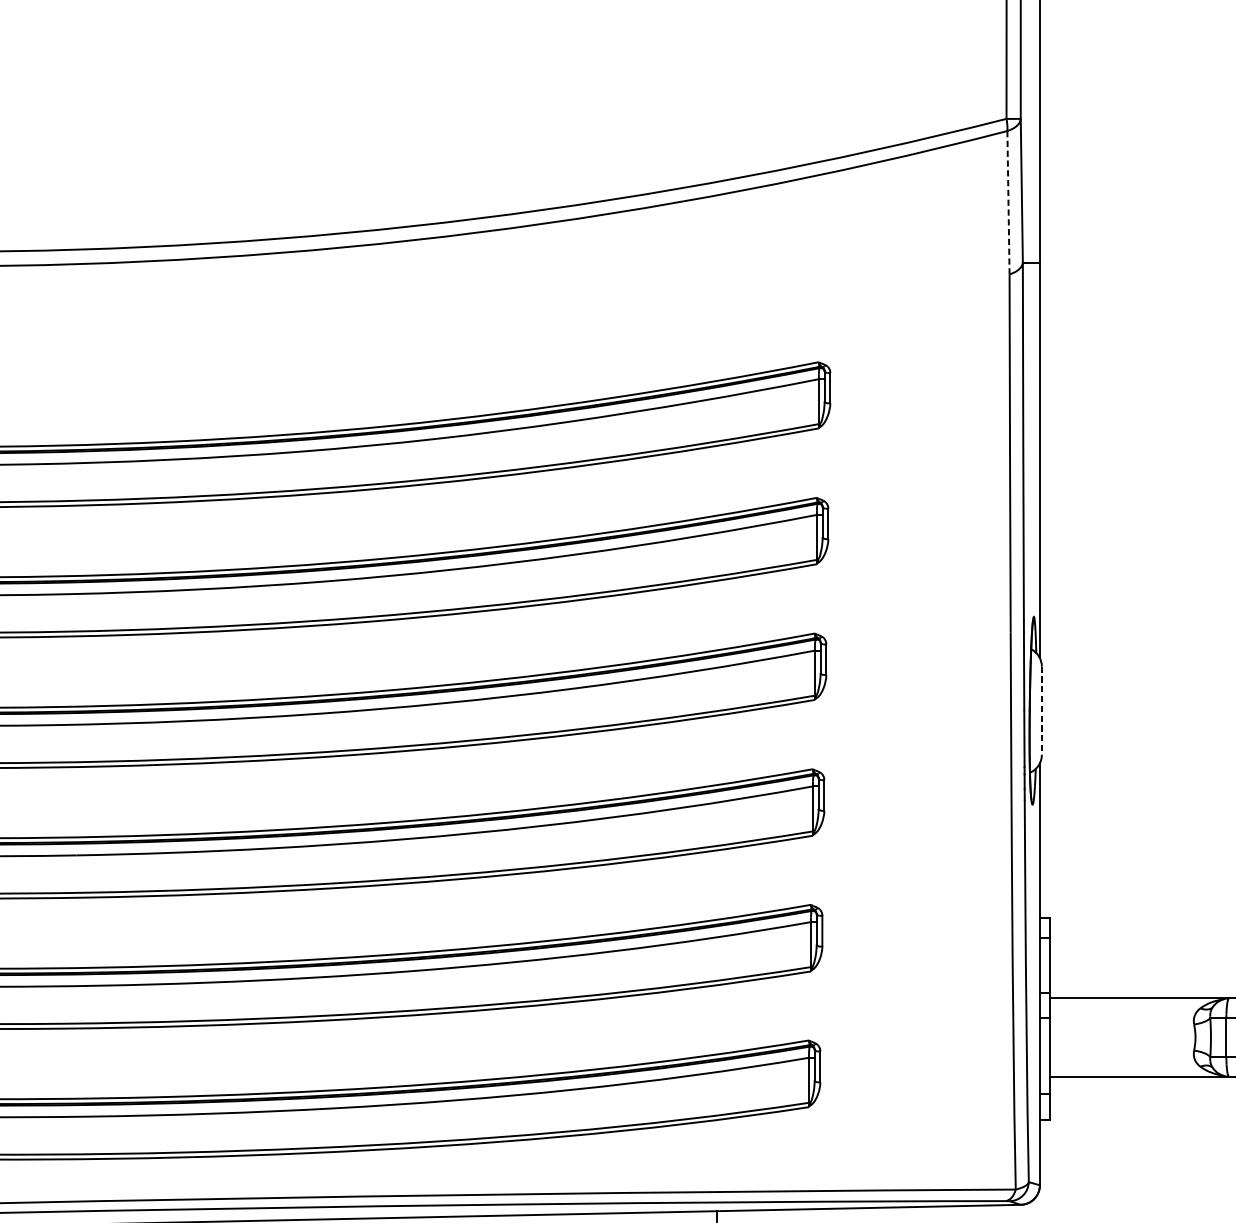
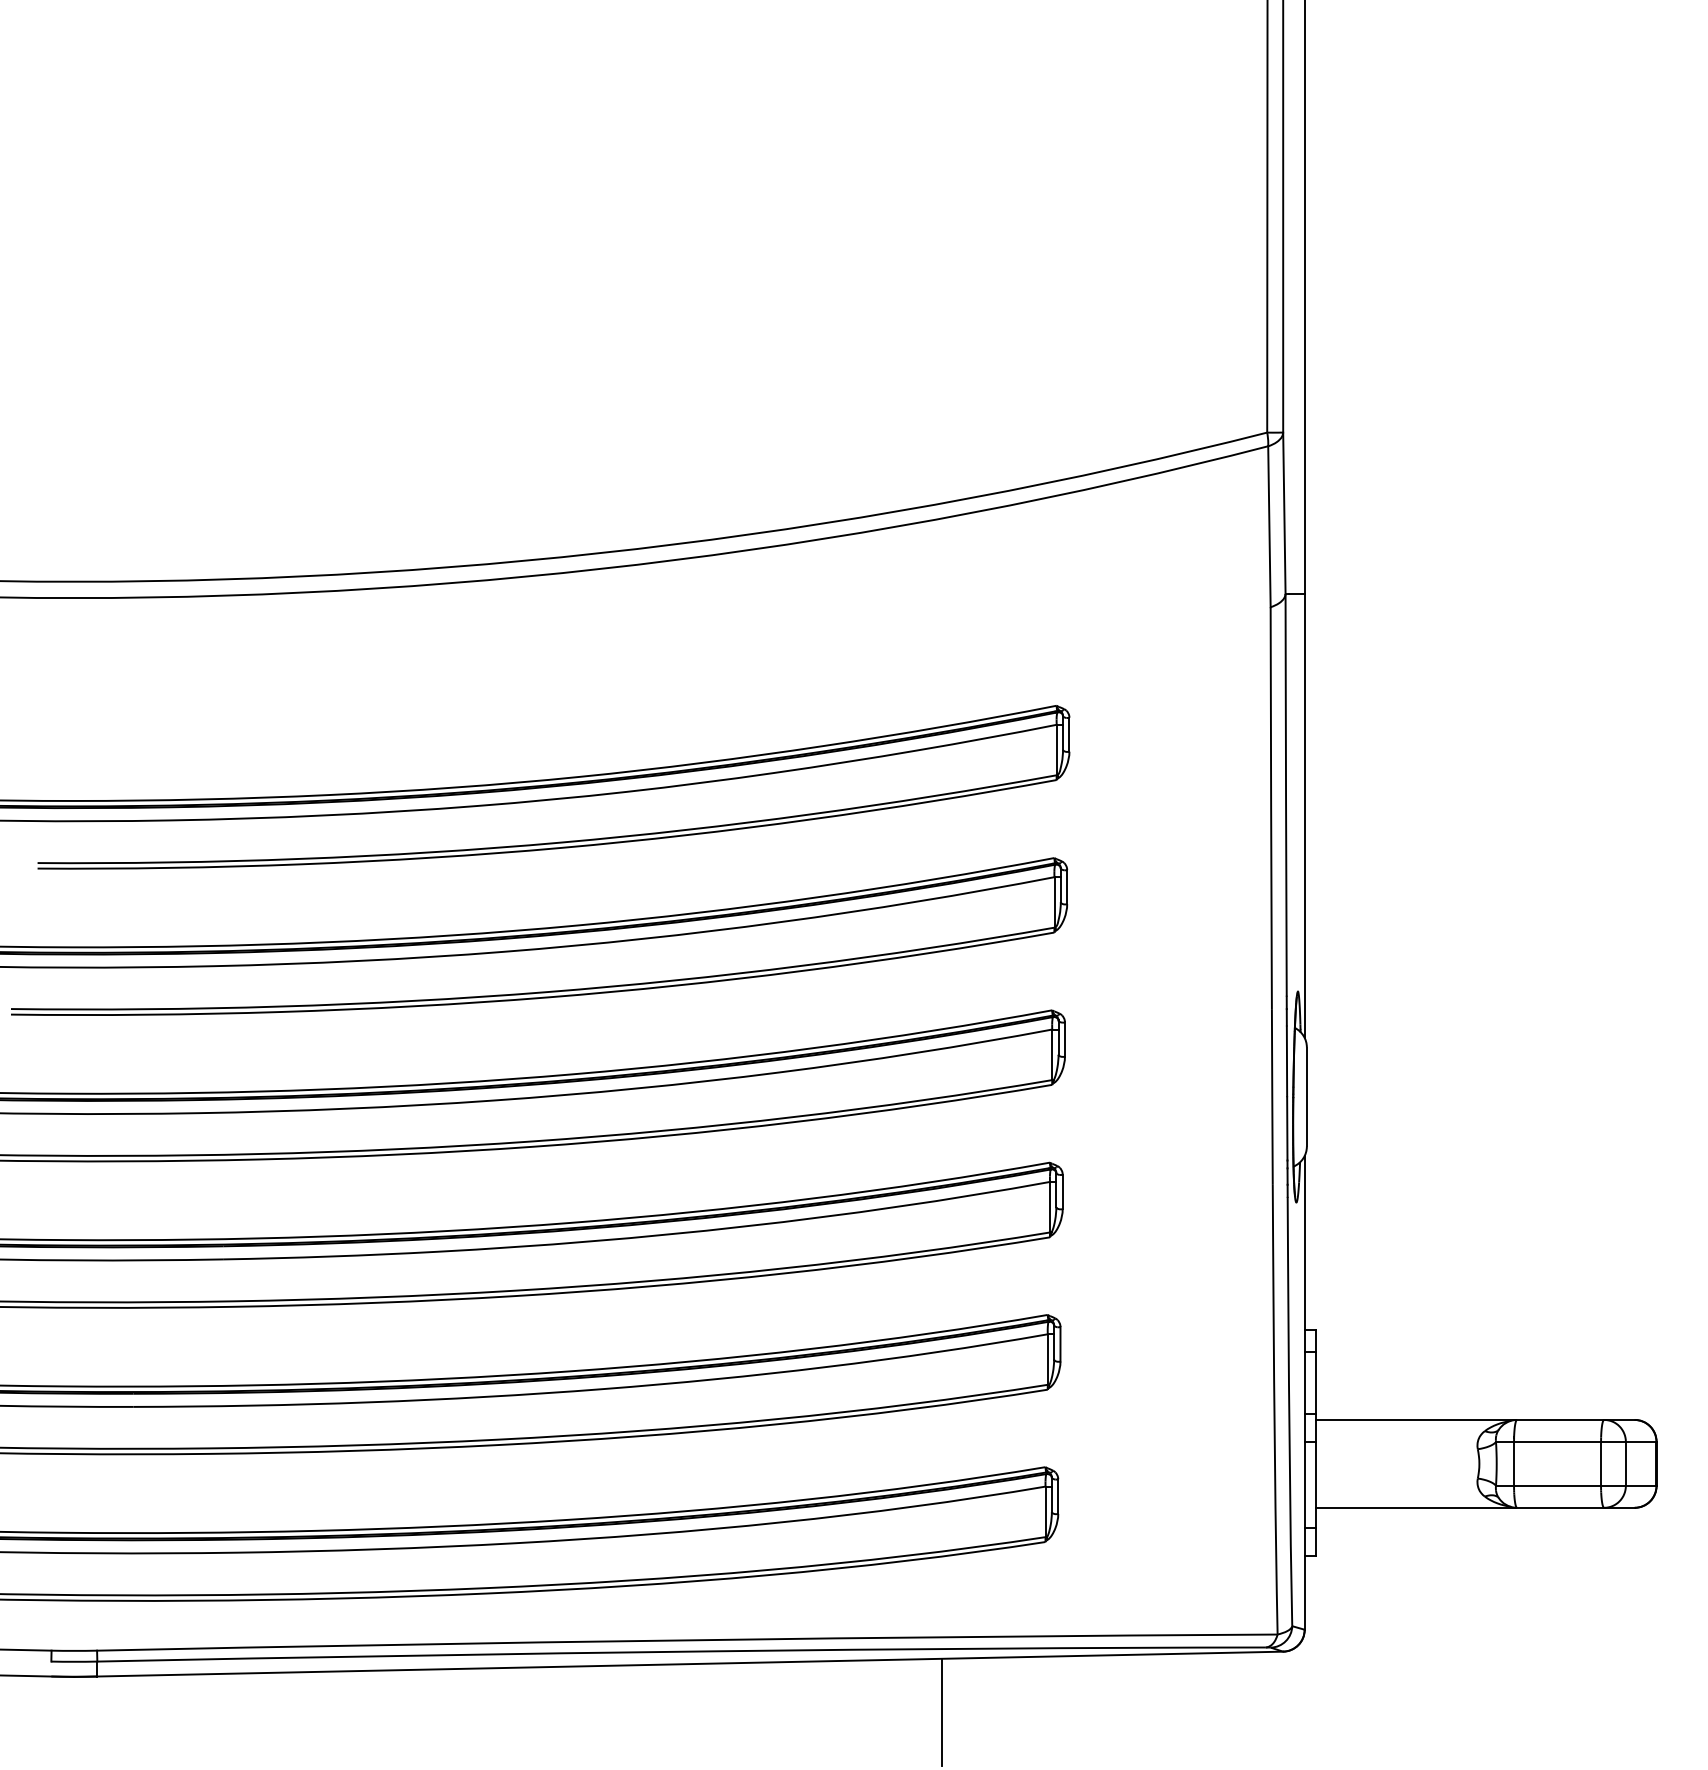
line: (1008, 203) -> (1269, 527), dashed -> solid
line: (1041, 711) -> (1306, 1097), dashed -> solid

